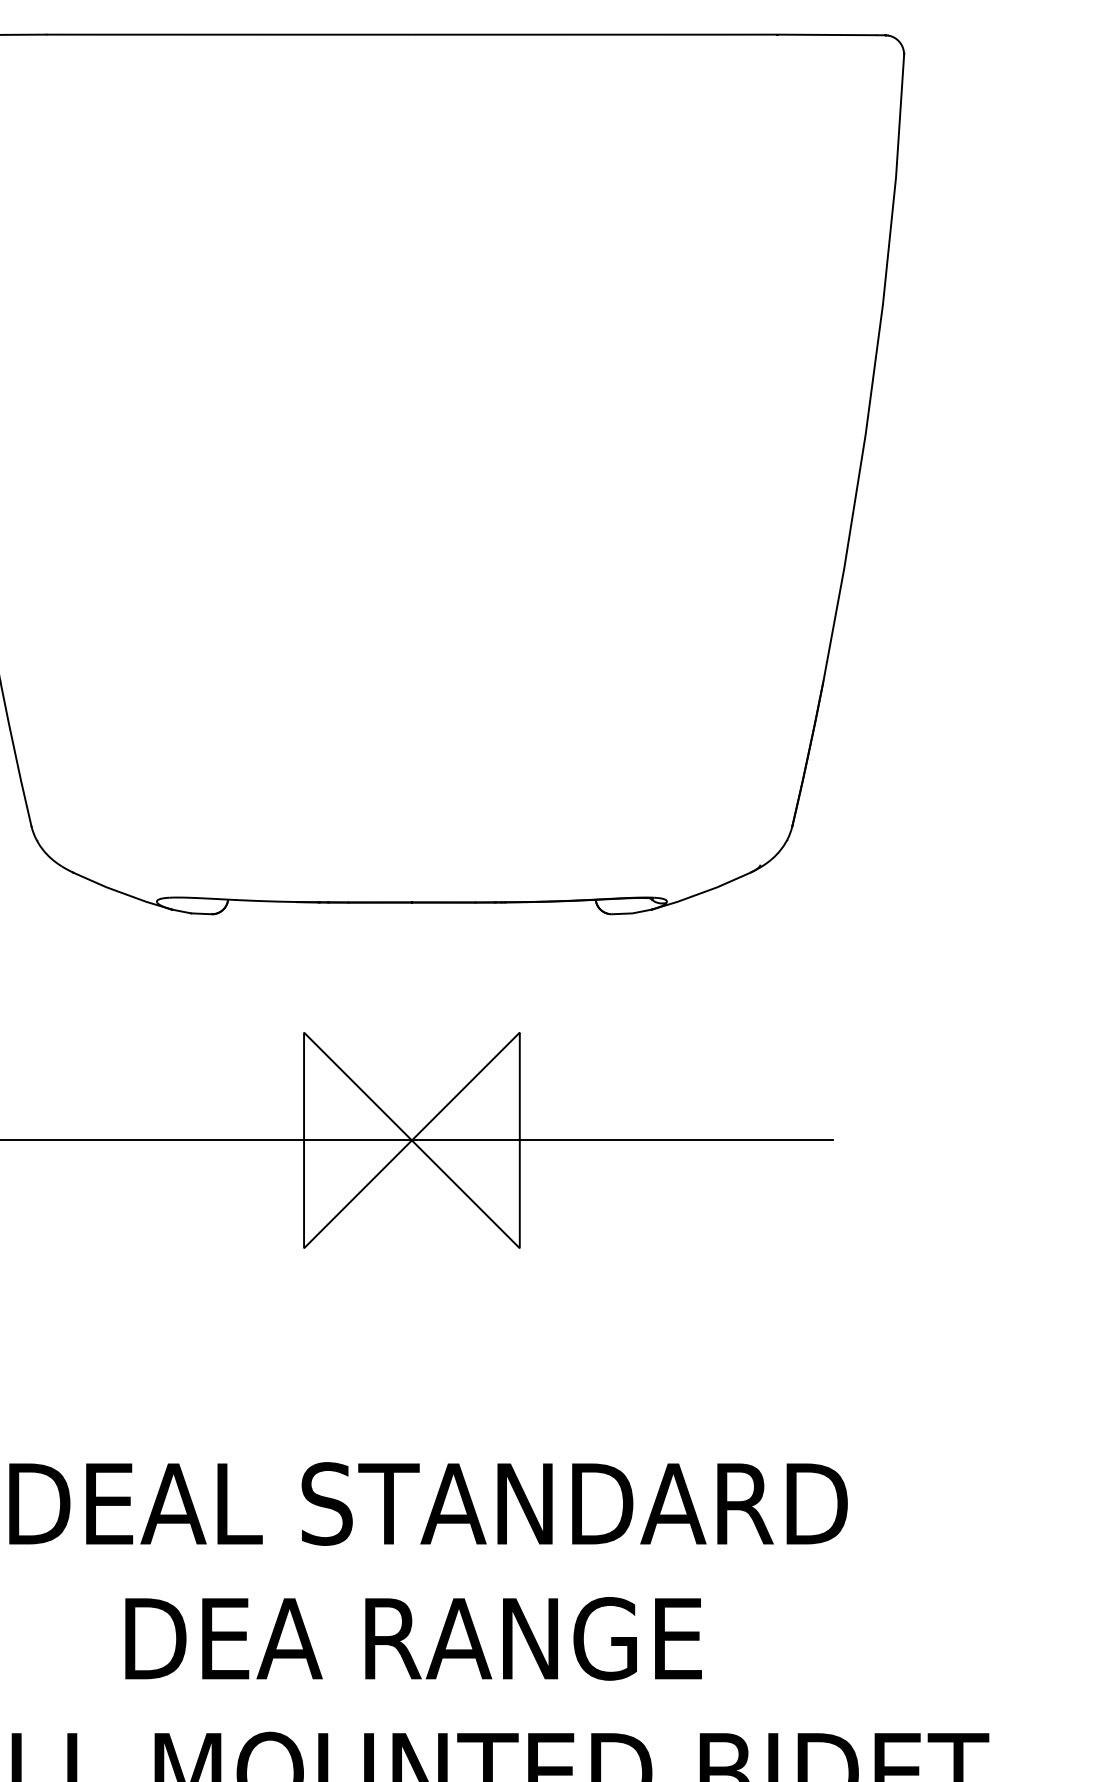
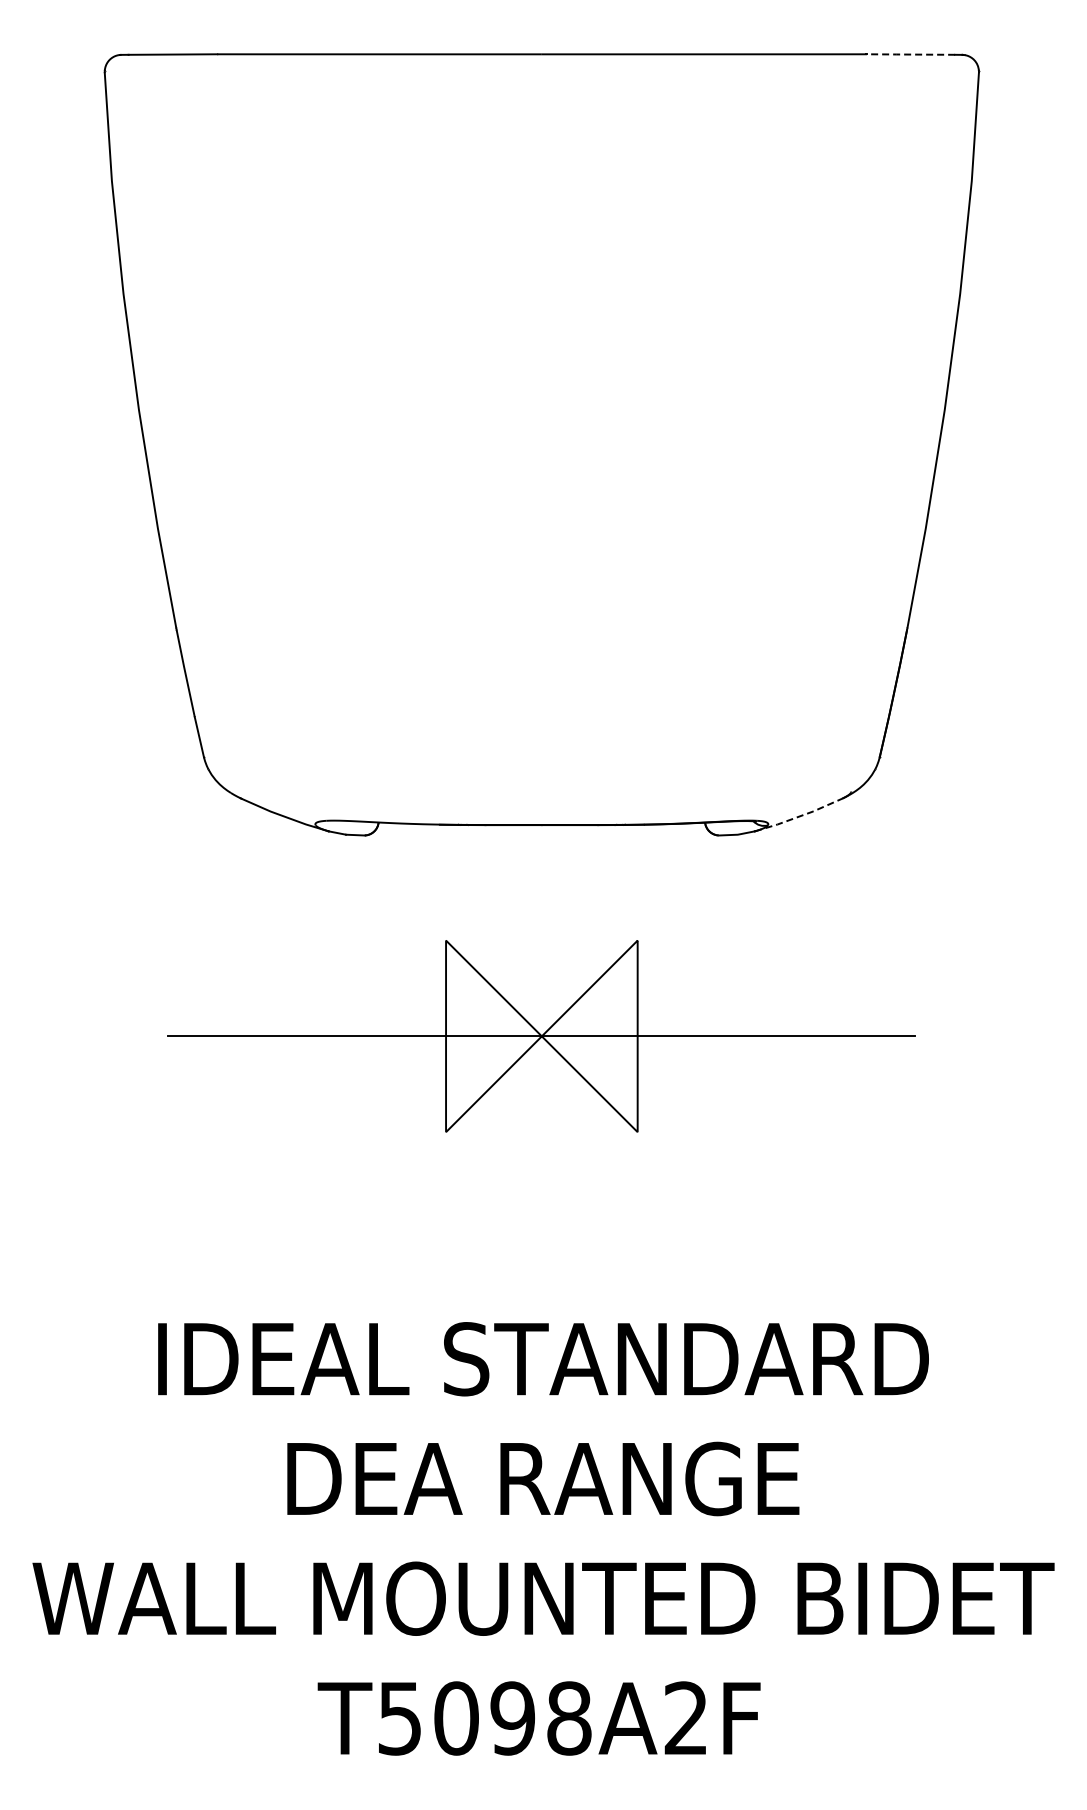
line: (825, 34) -> (909, 54), solid -> dashed
line: (702, 892) -> (799, 816), solid -> dashed

